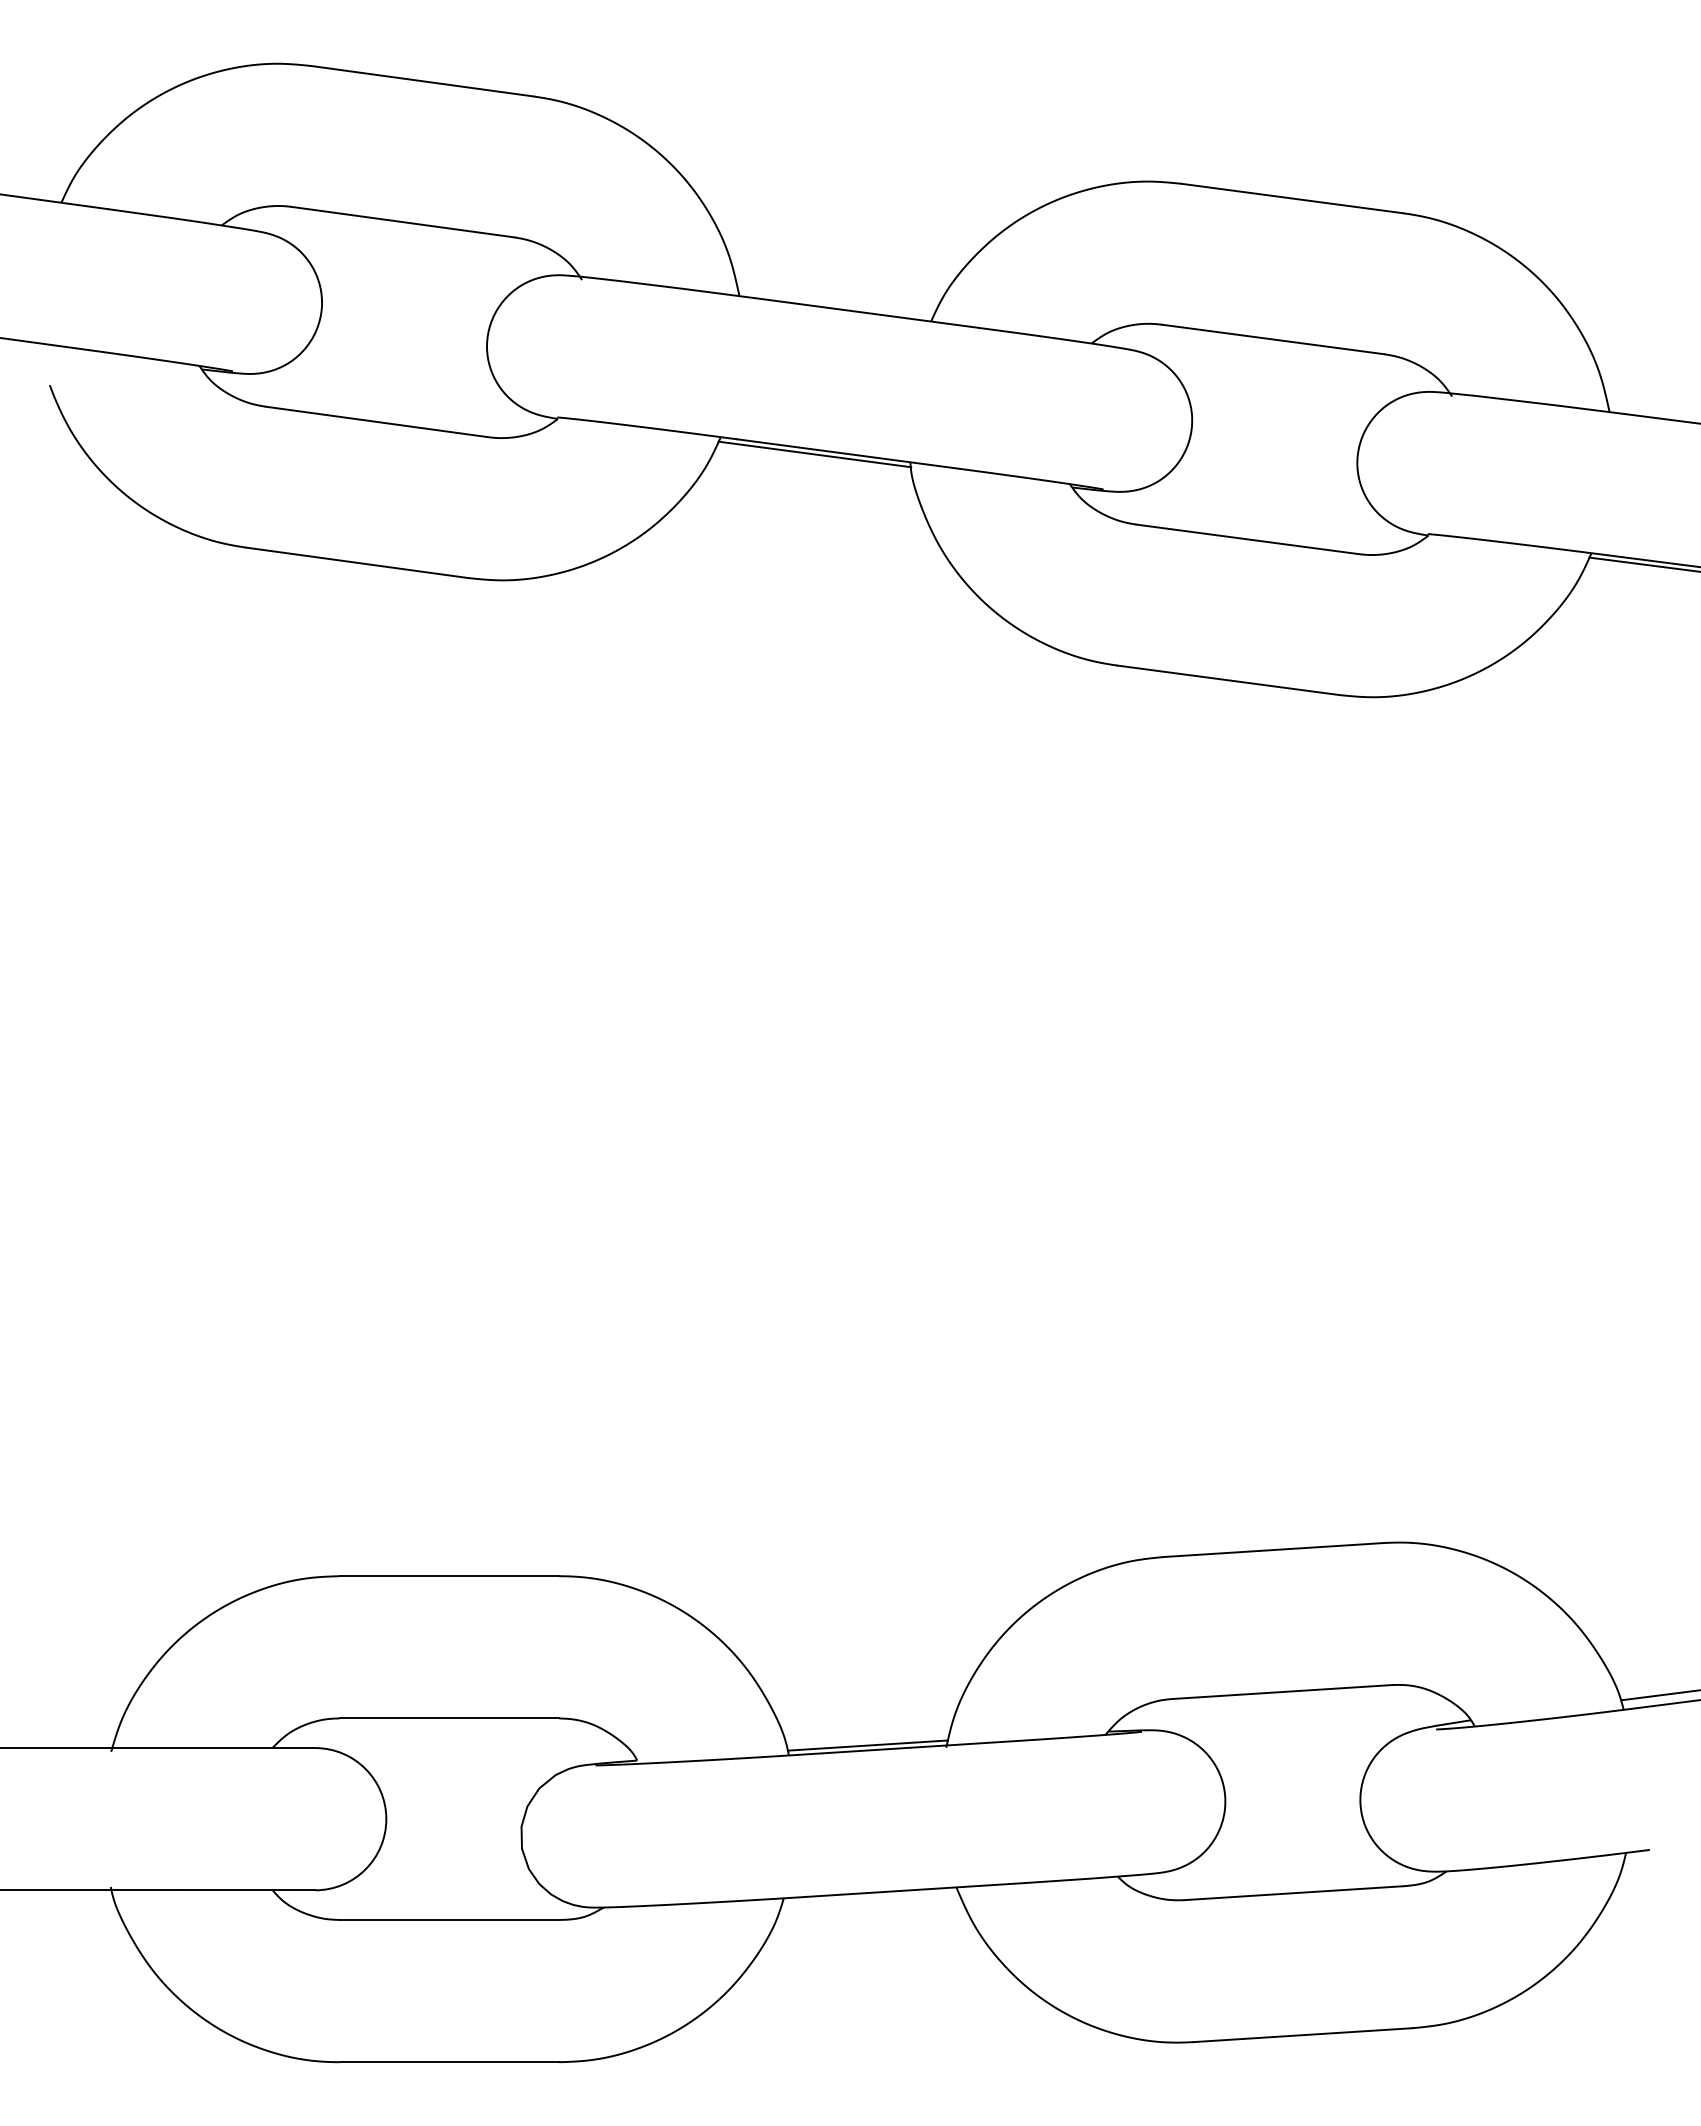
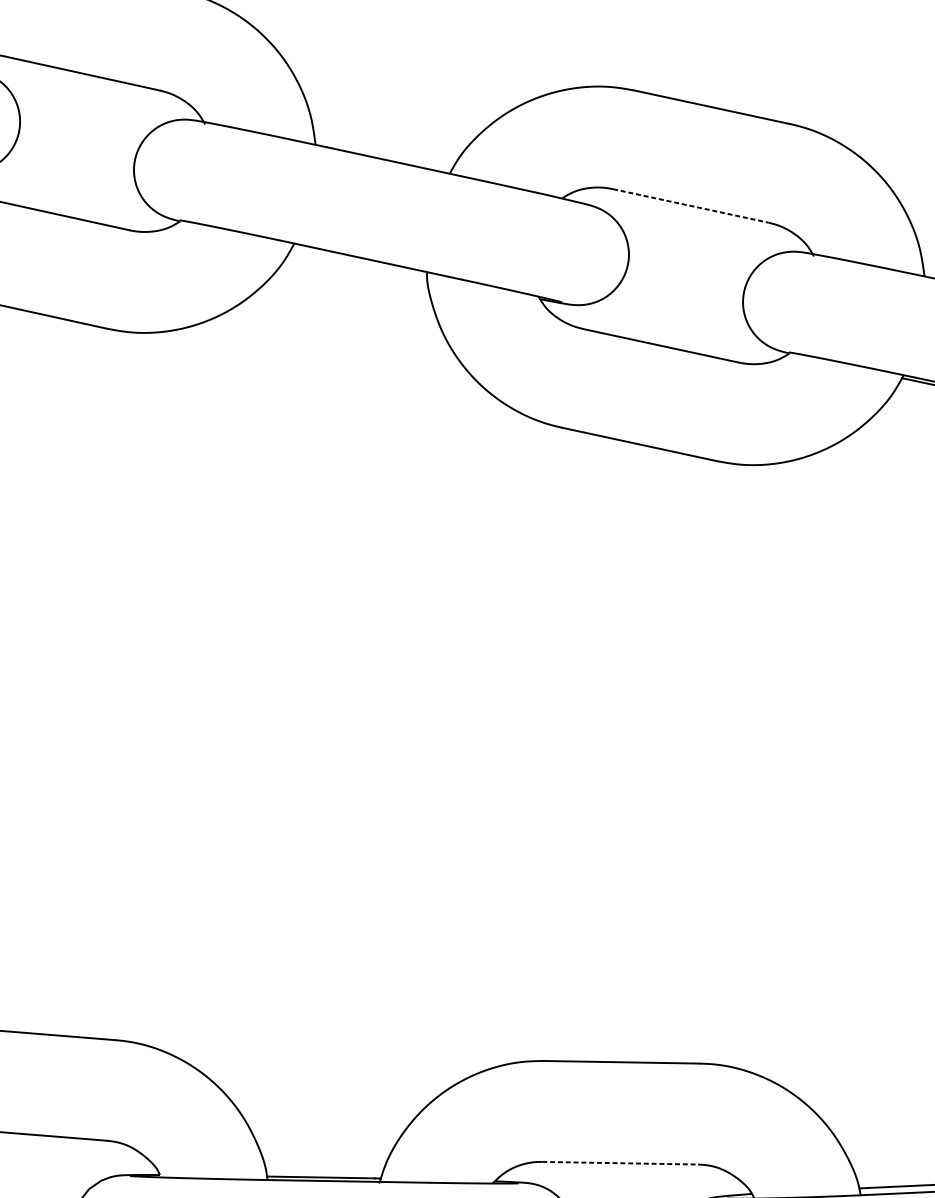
line: (1273, 339) -> (690, 205), solid -> dashed
line: (814, 454) -> (359, 261), removed
line: (1282, 1692) -> (620, 1163), solid -> dashed

